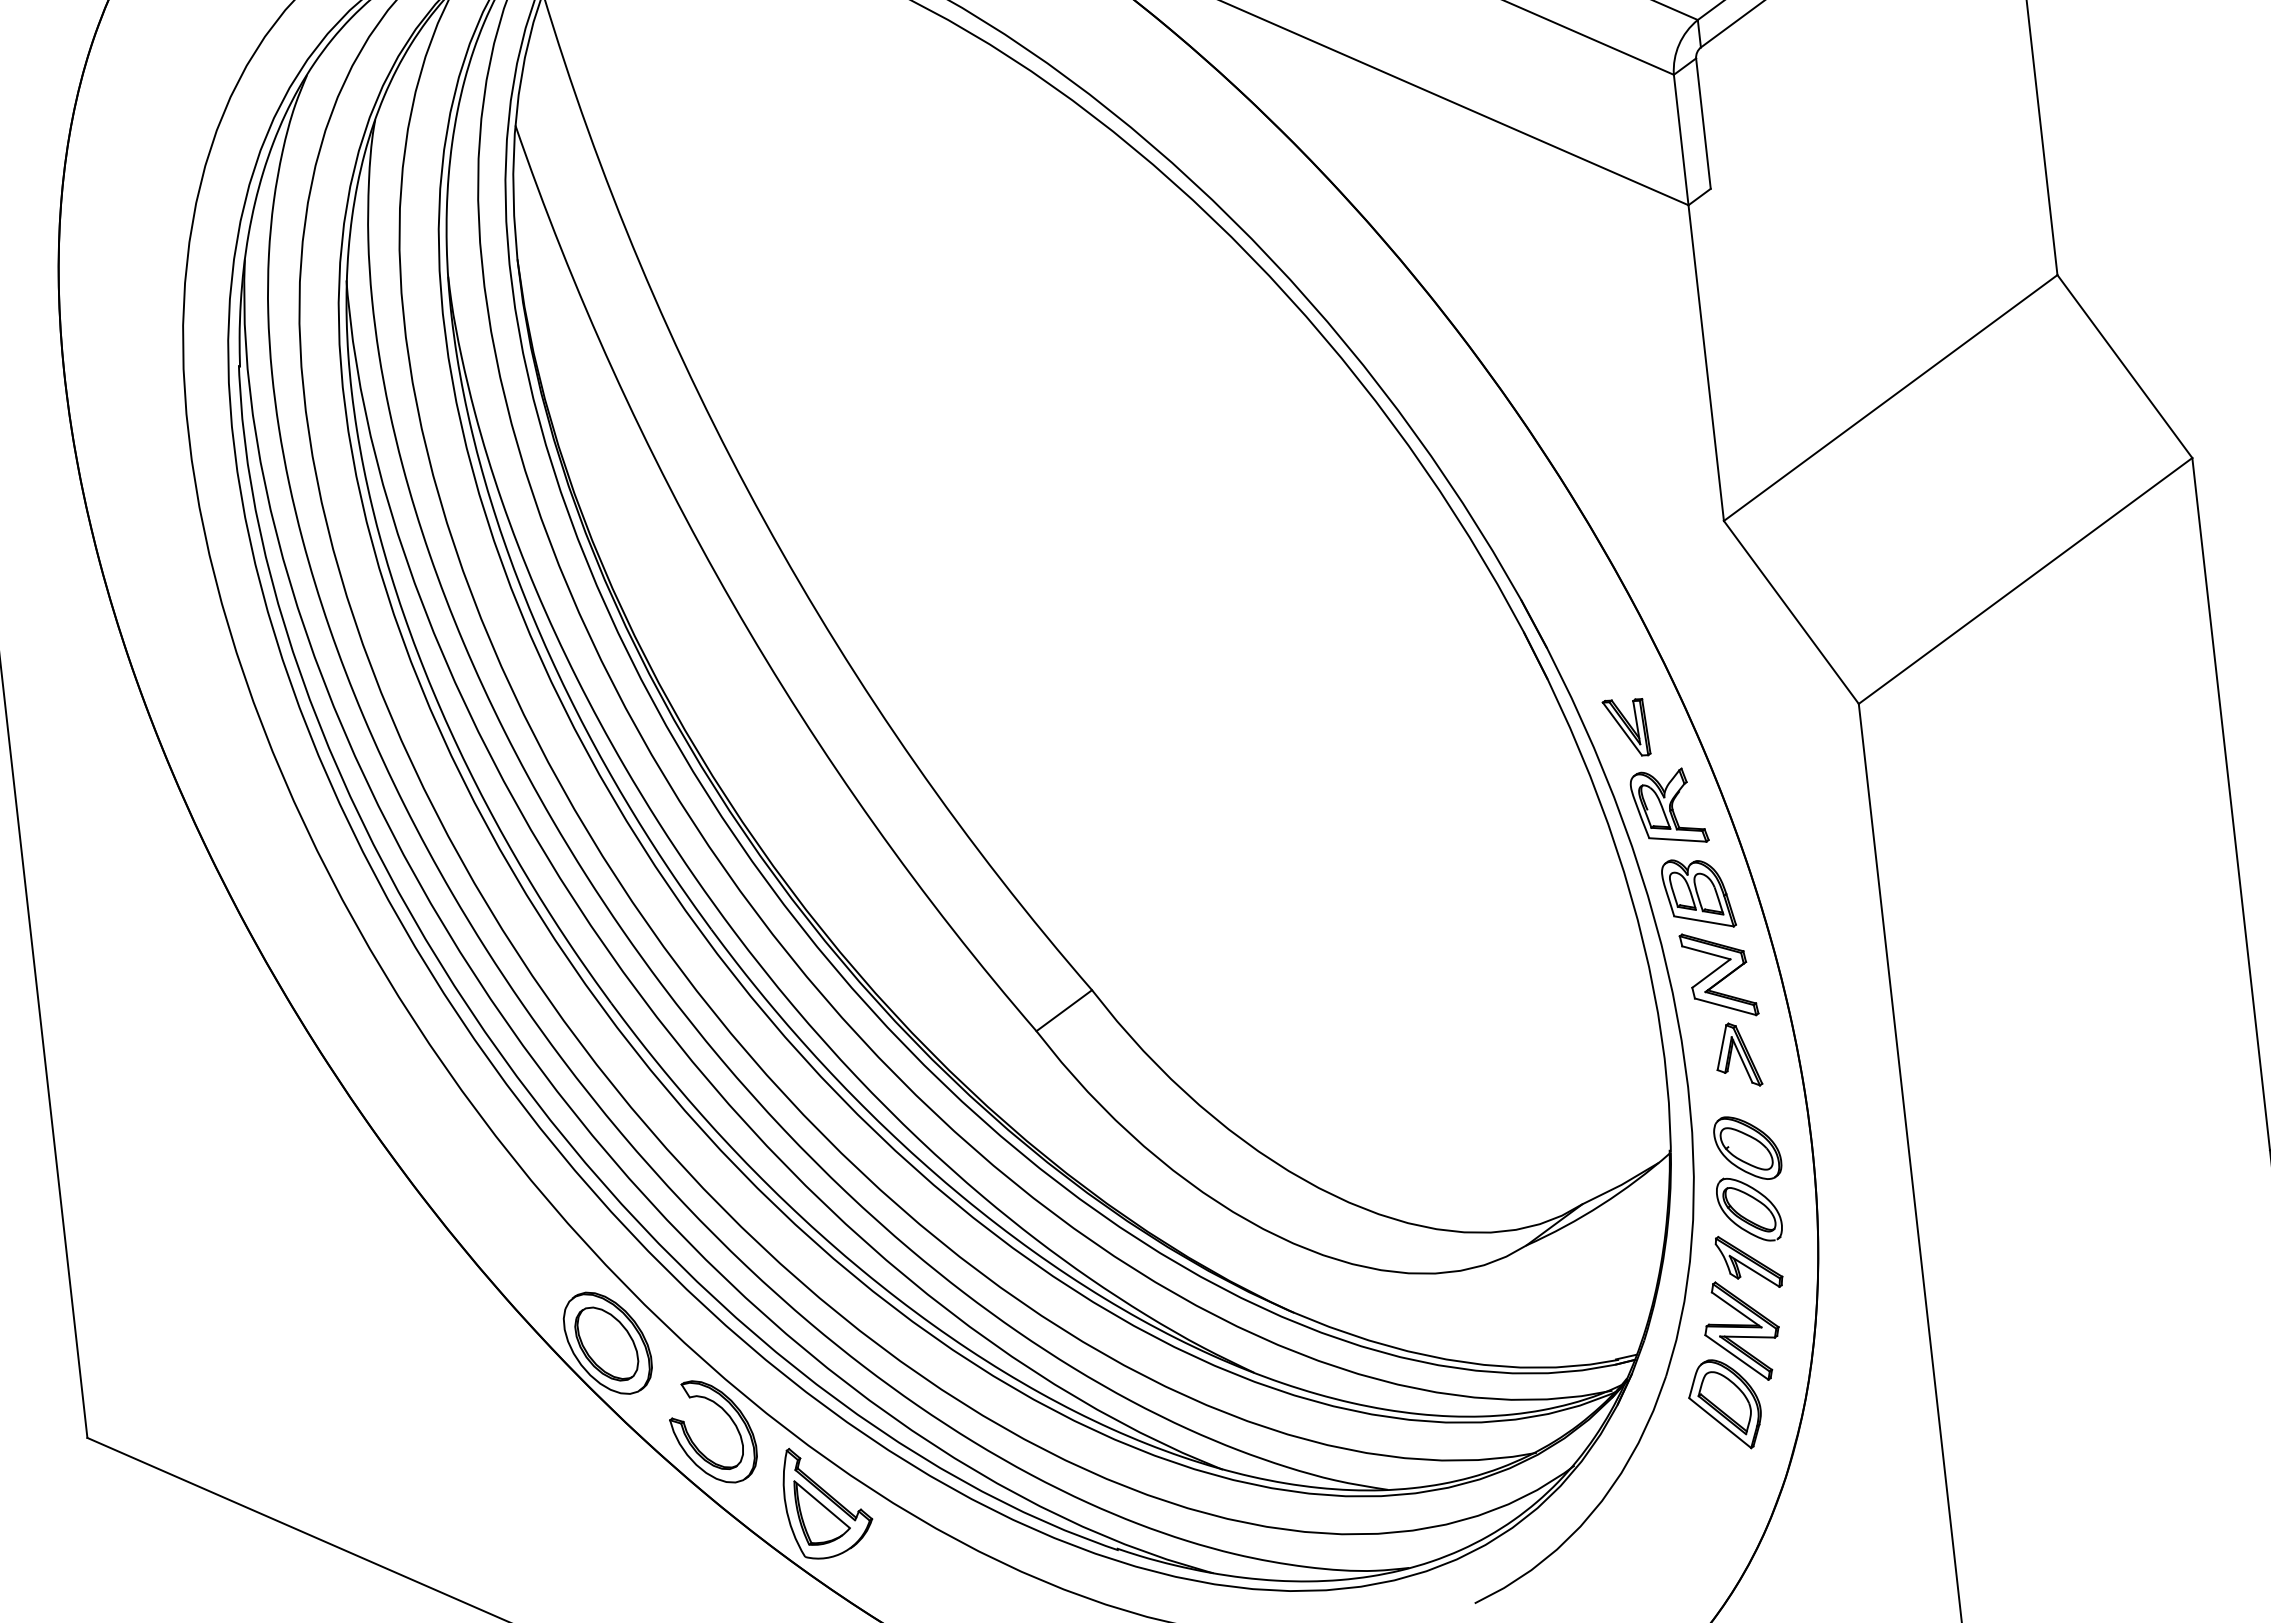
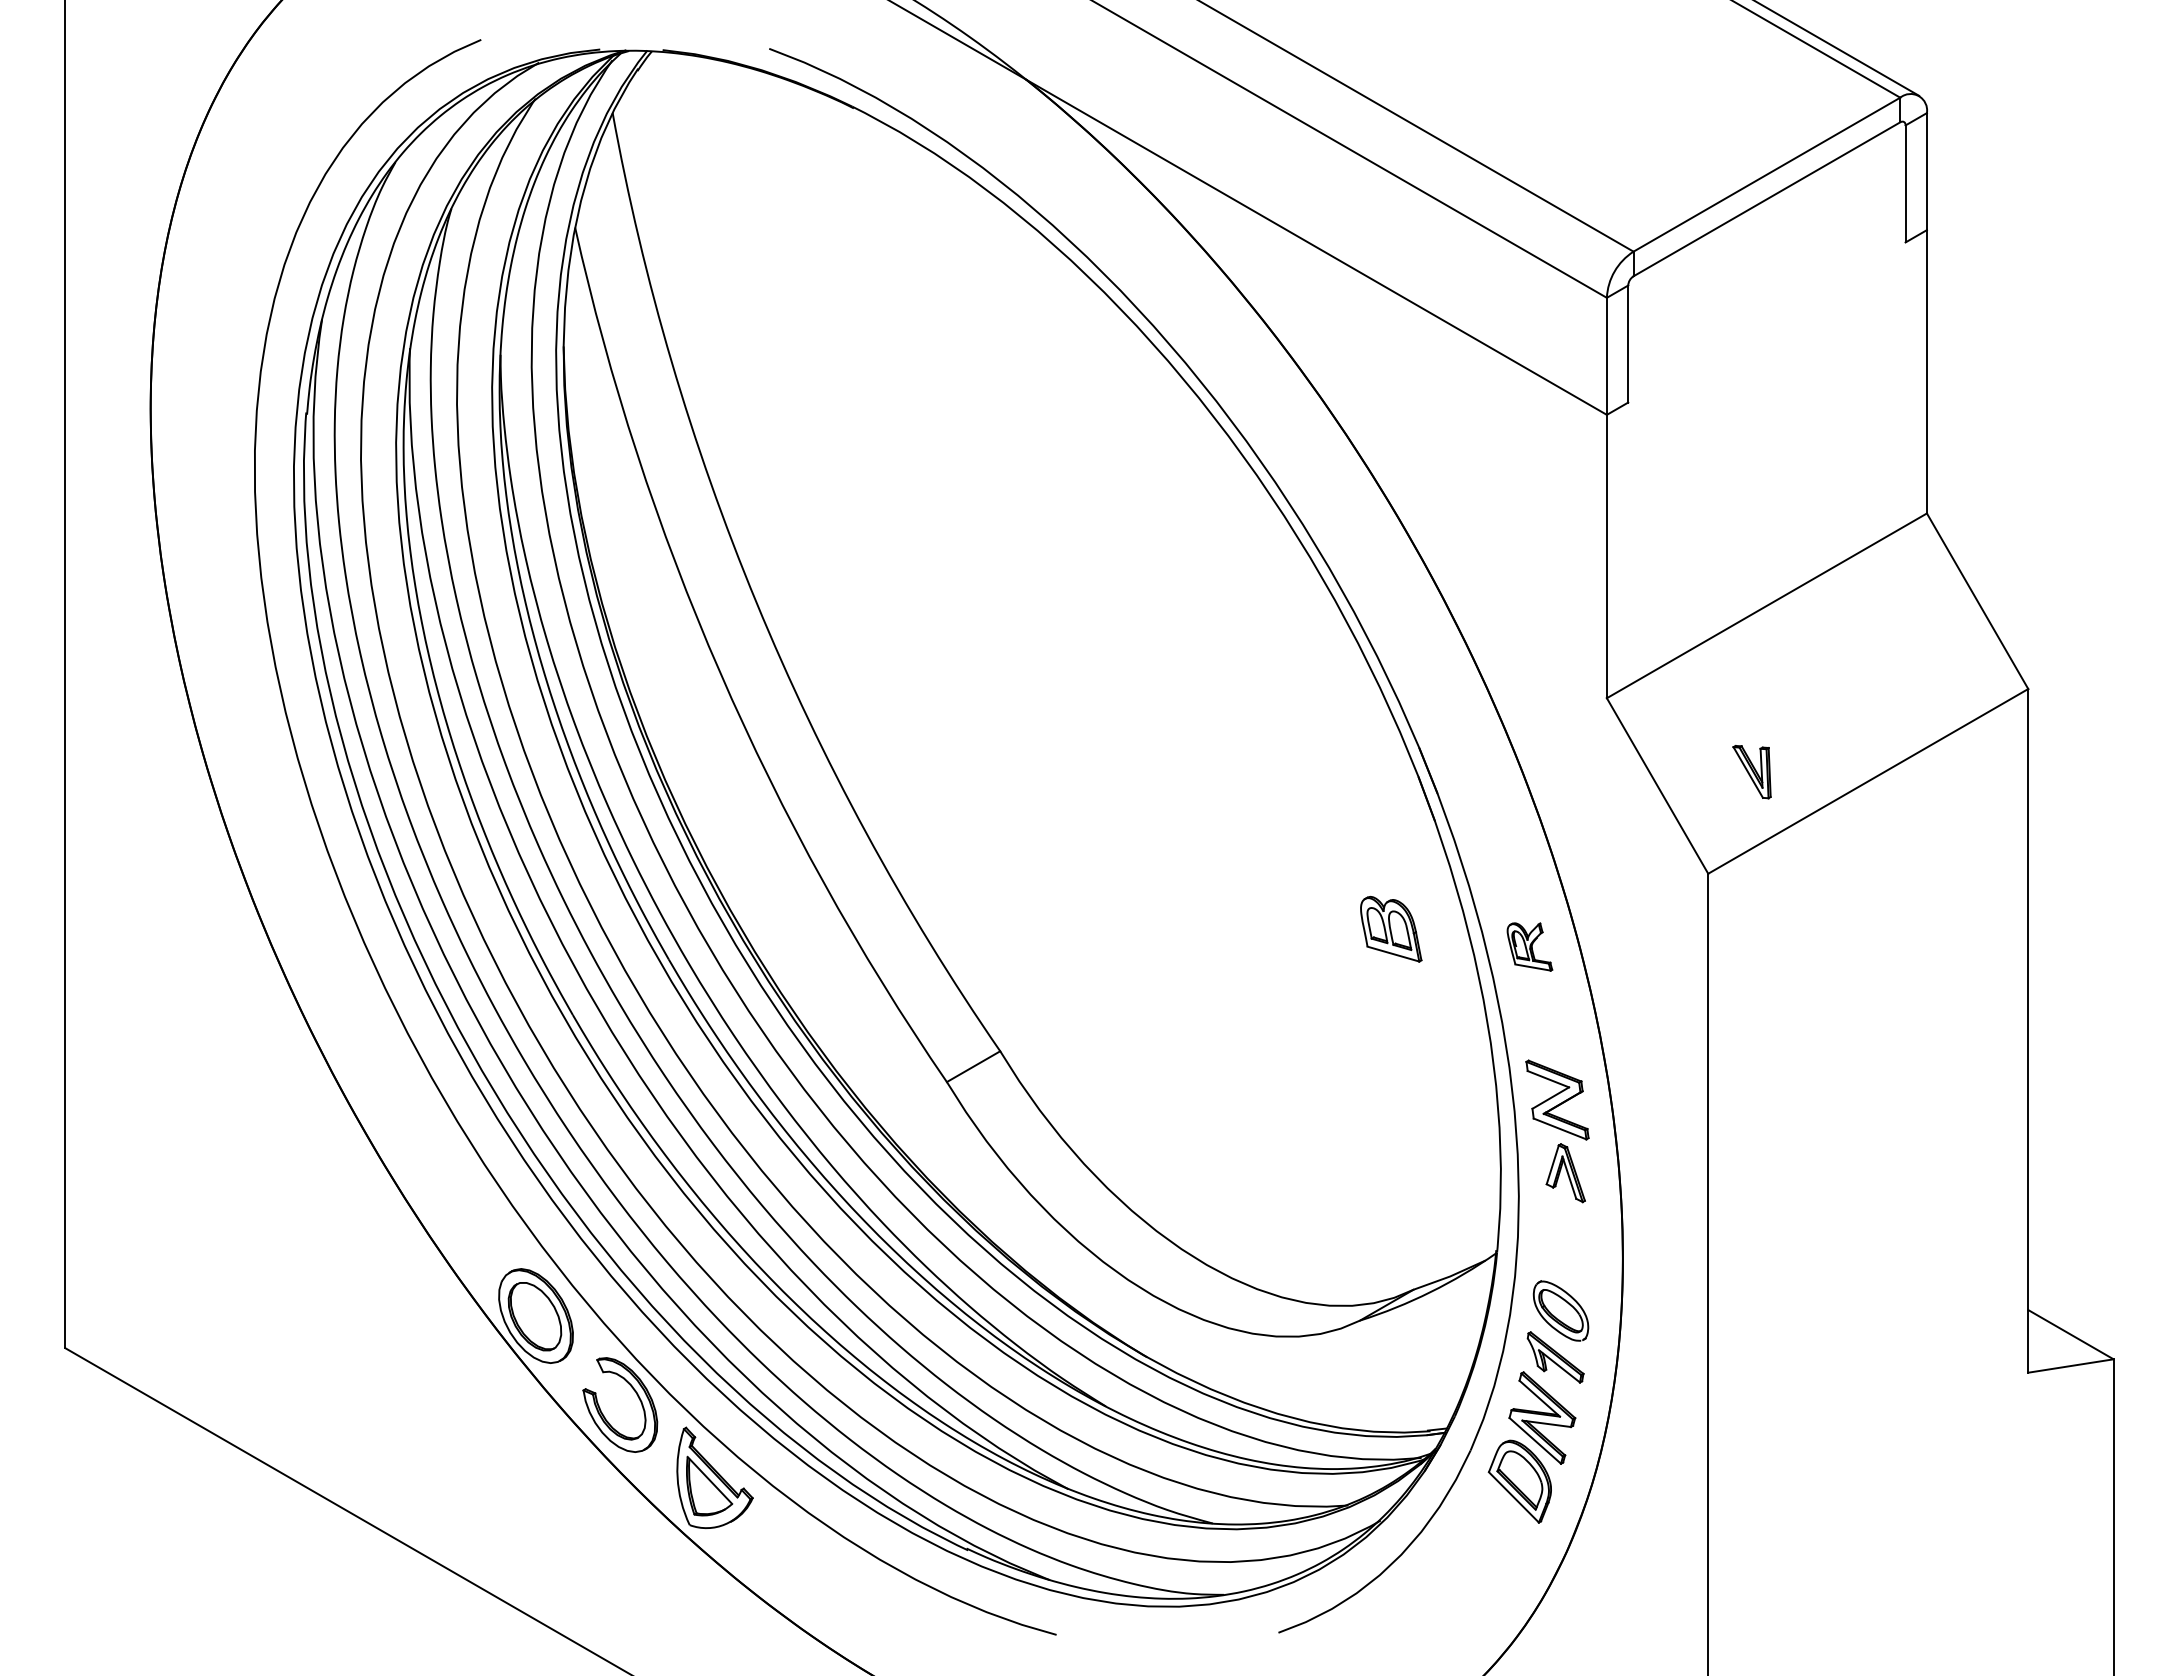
part: (1626, 728) -> (1751, 772), moved
part: (1668, 807) -> (1529, 946), size x0.7
part: (1698, 894) -> (1391, 929), moved
part: (1747, 1148) -> (1565, 1256), removed

